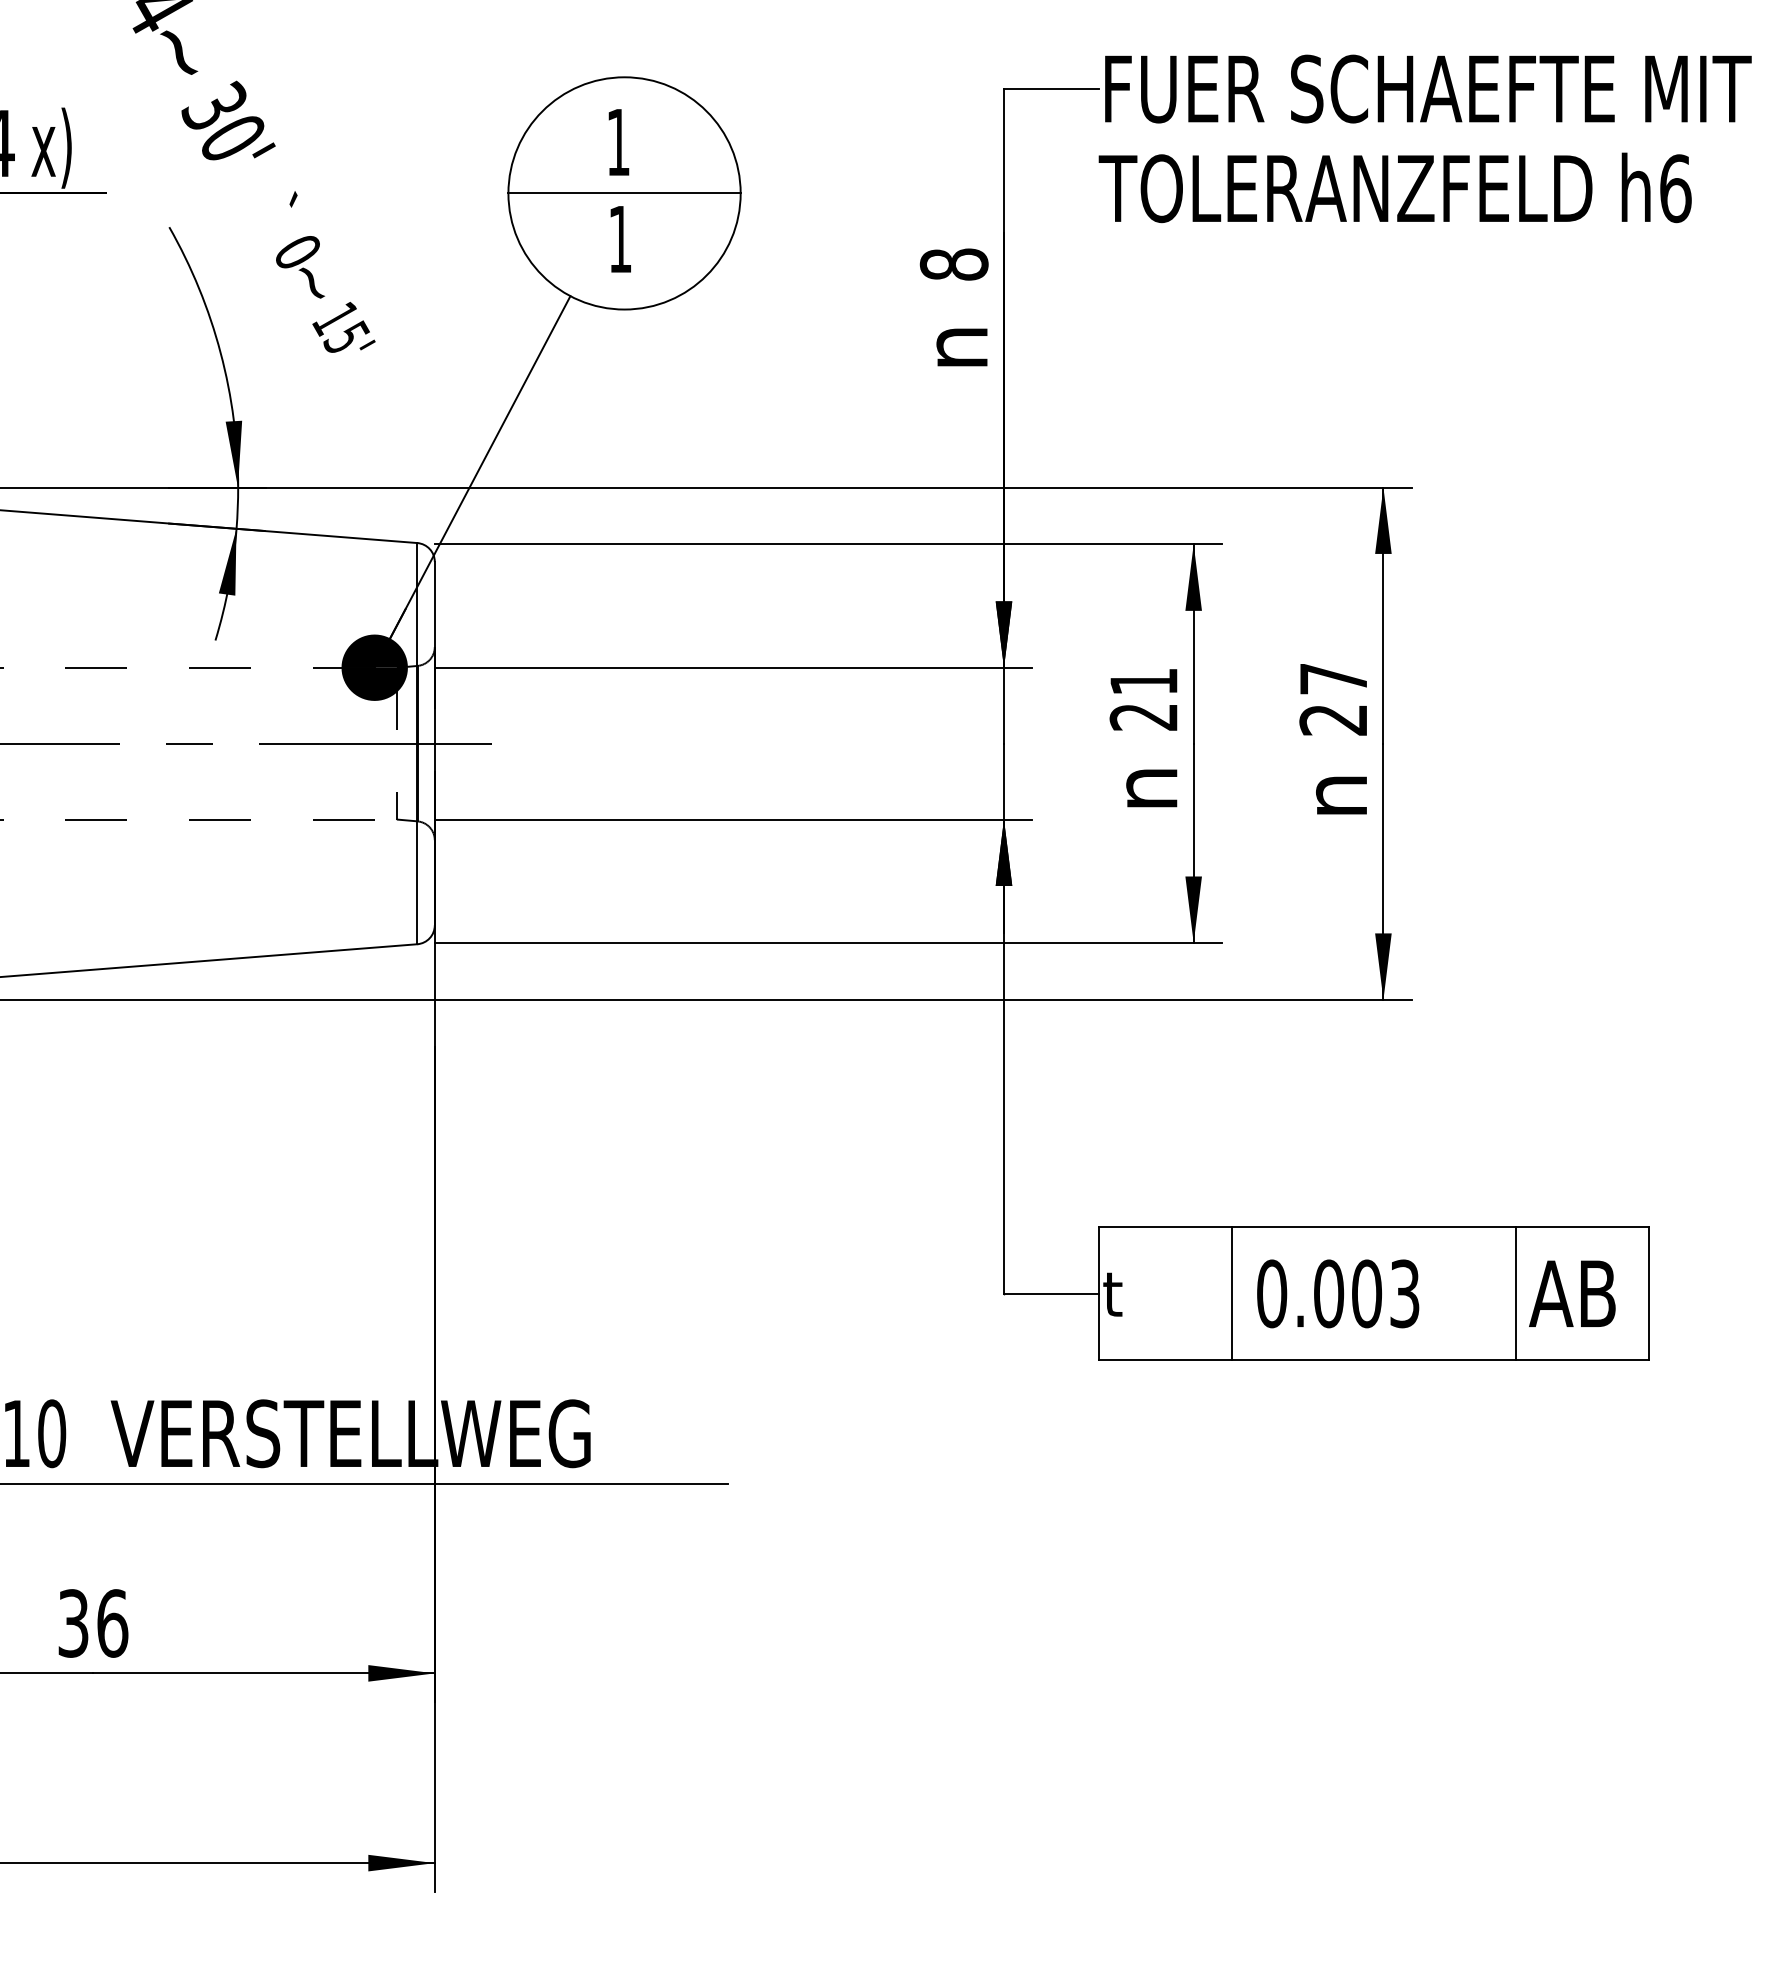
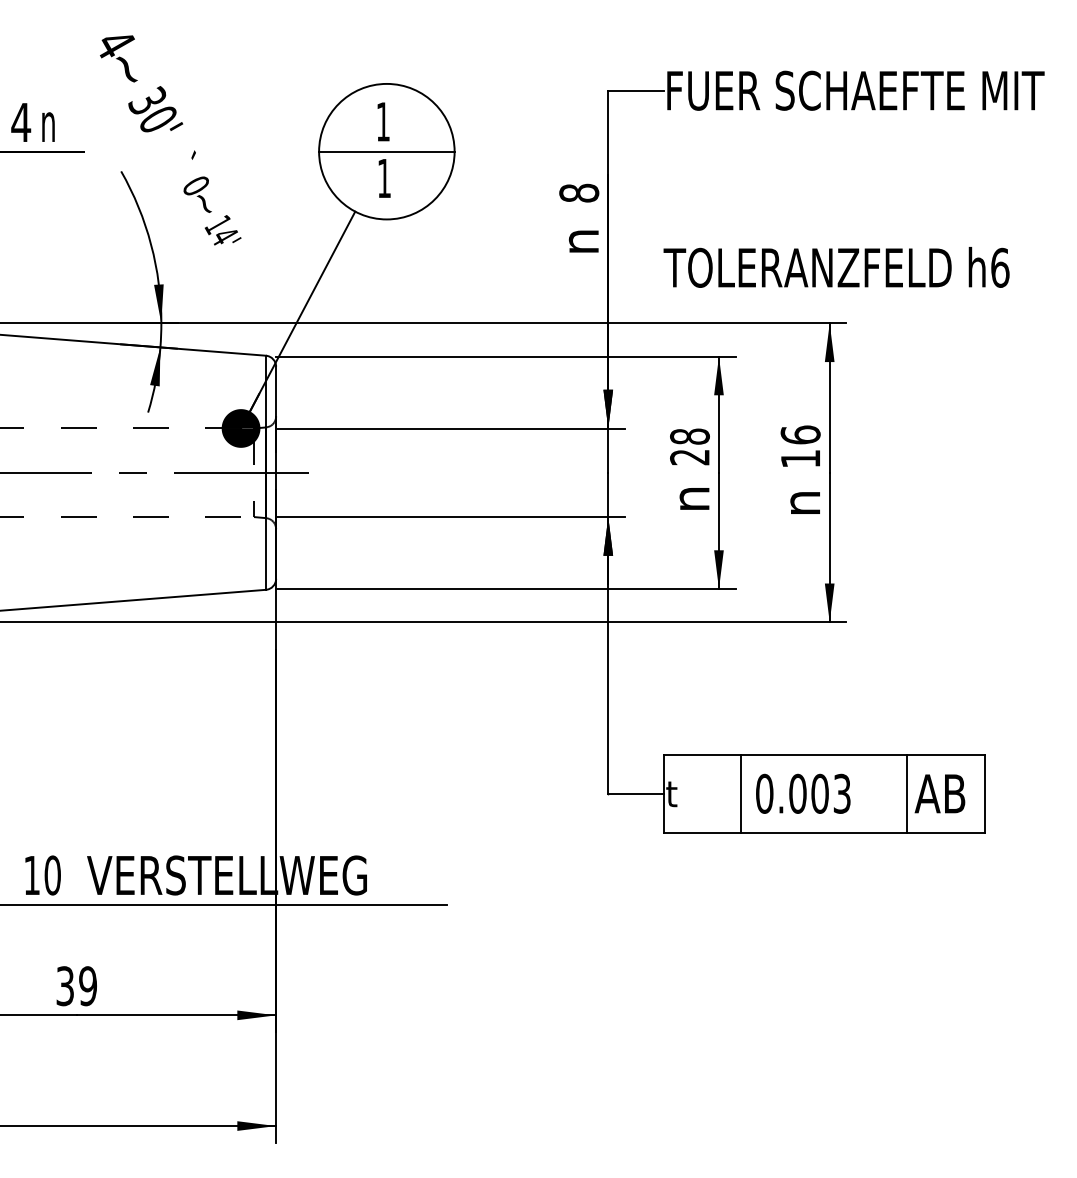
text: (51, 146) -> (52, 124), x) -> n
text: (1395, 187) -> (836, 267), moved
text: (346, 337) -> (224, 235), 15' -> 14'
text: (1143, 681) -> (689, 436), 21 -> 28
text: (1333, 698) -> (800, 446), 27 -> 16
text: (113, 1623) -> (88, 986), 36 -> 39

